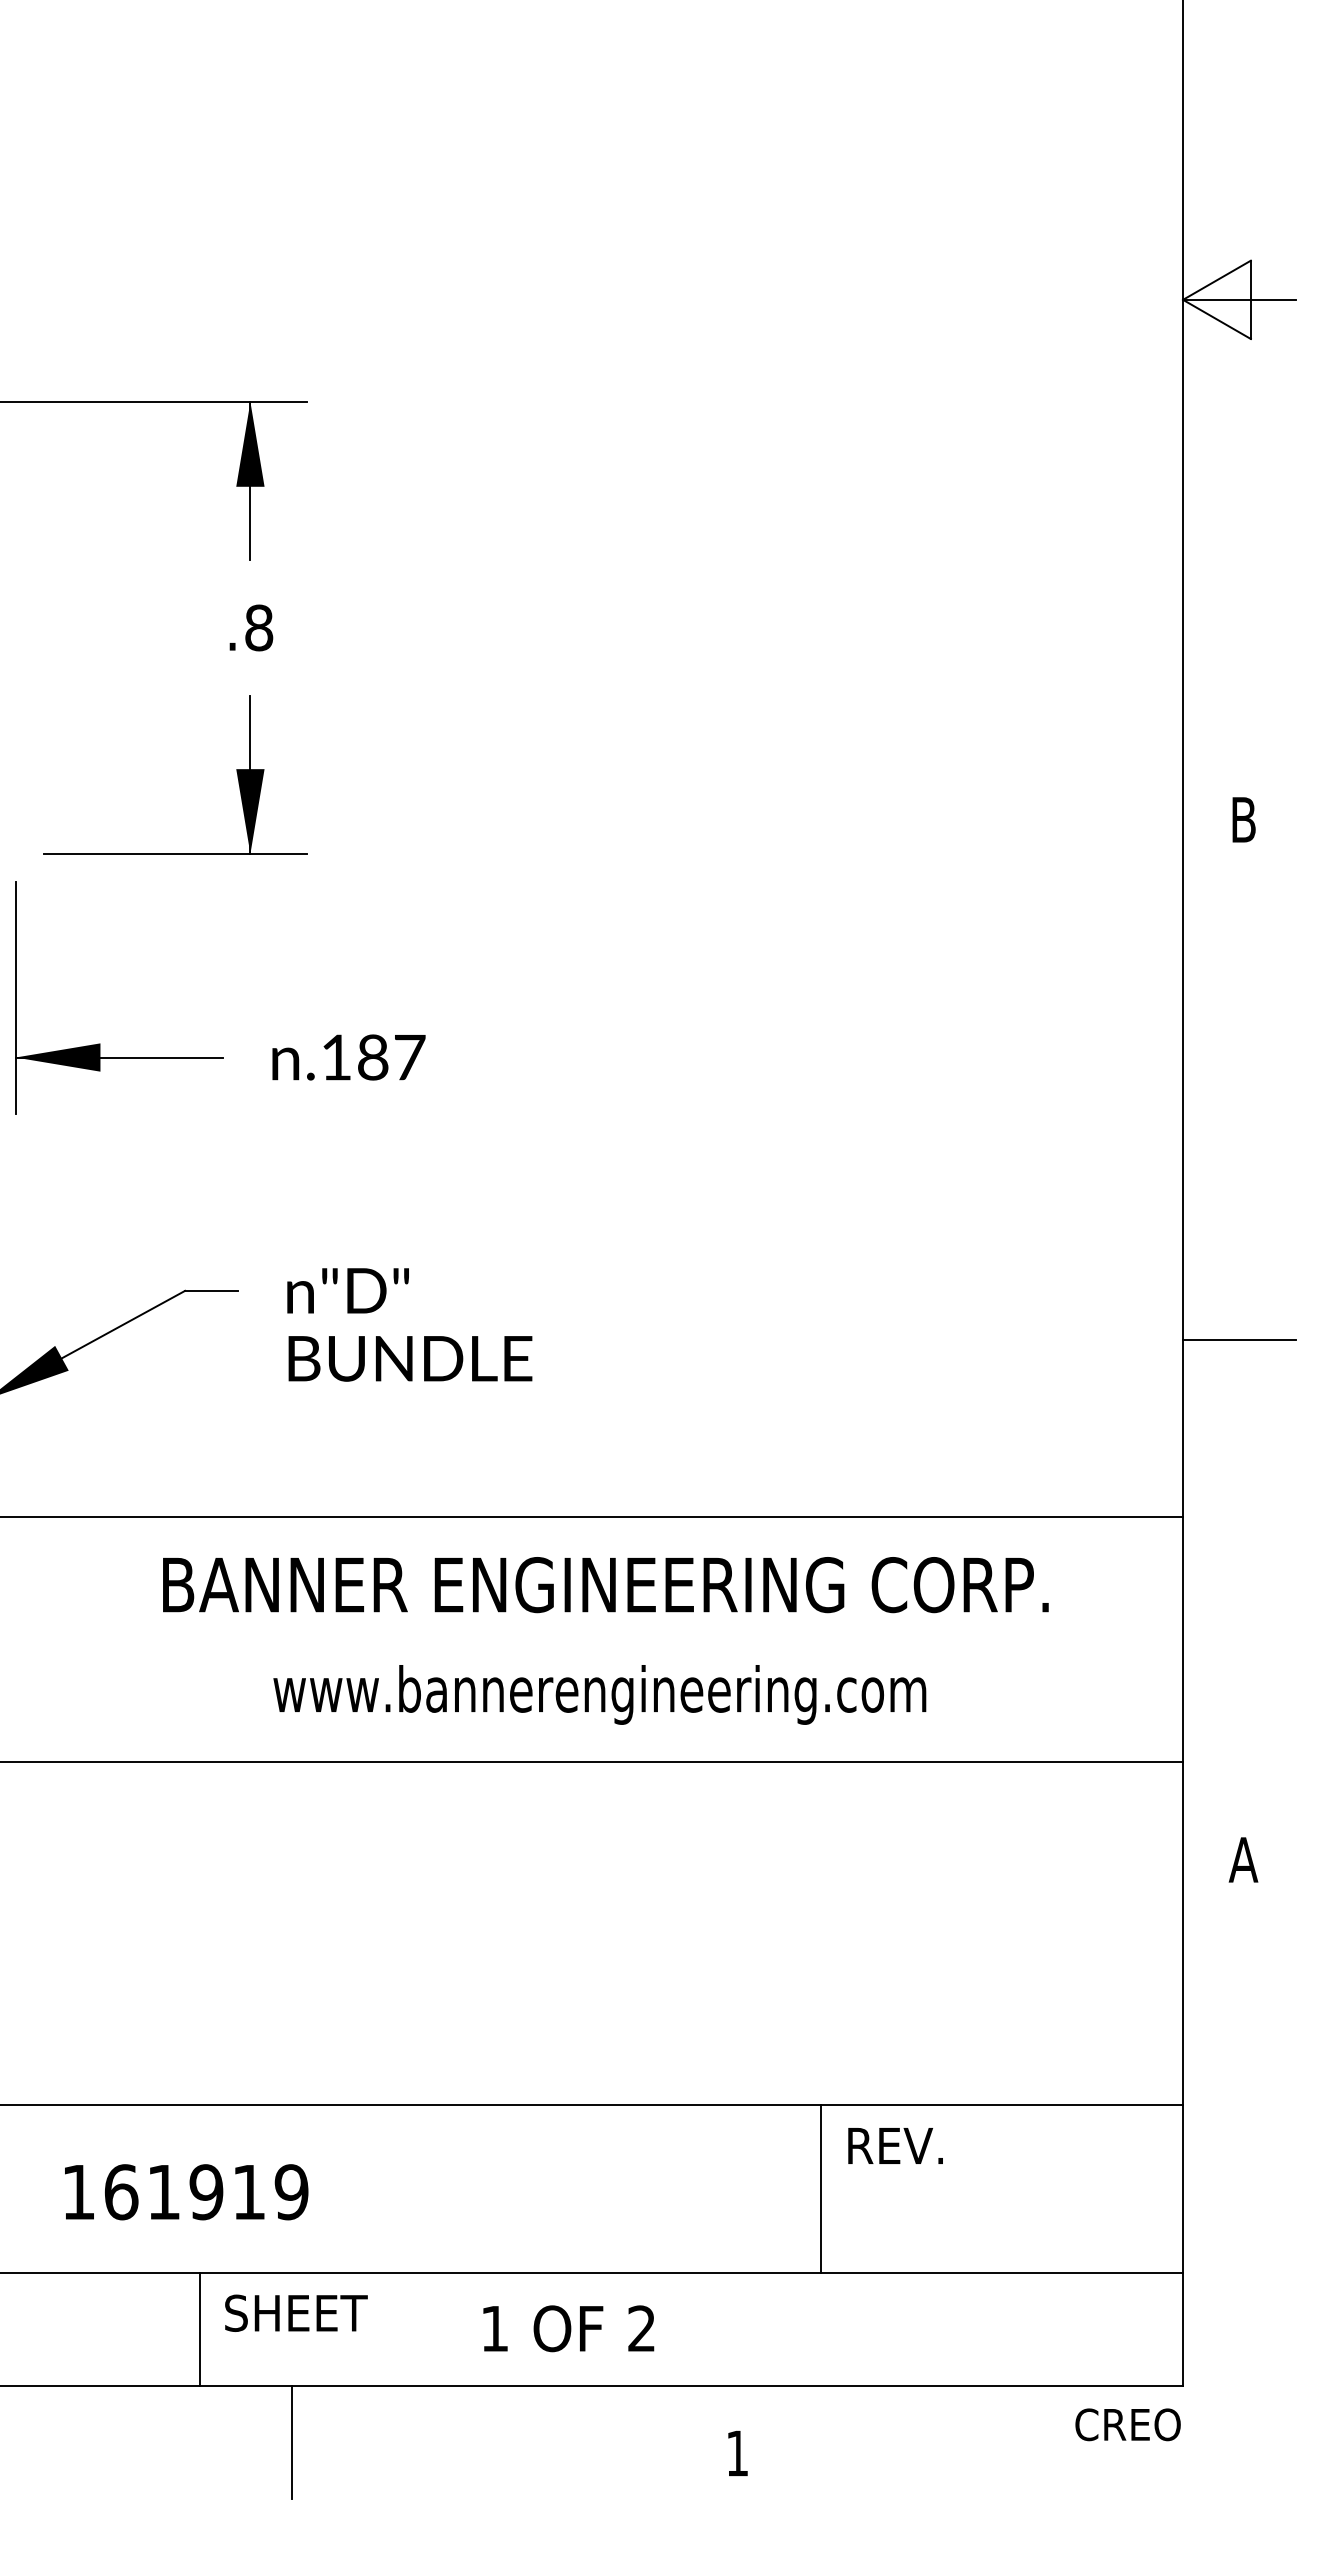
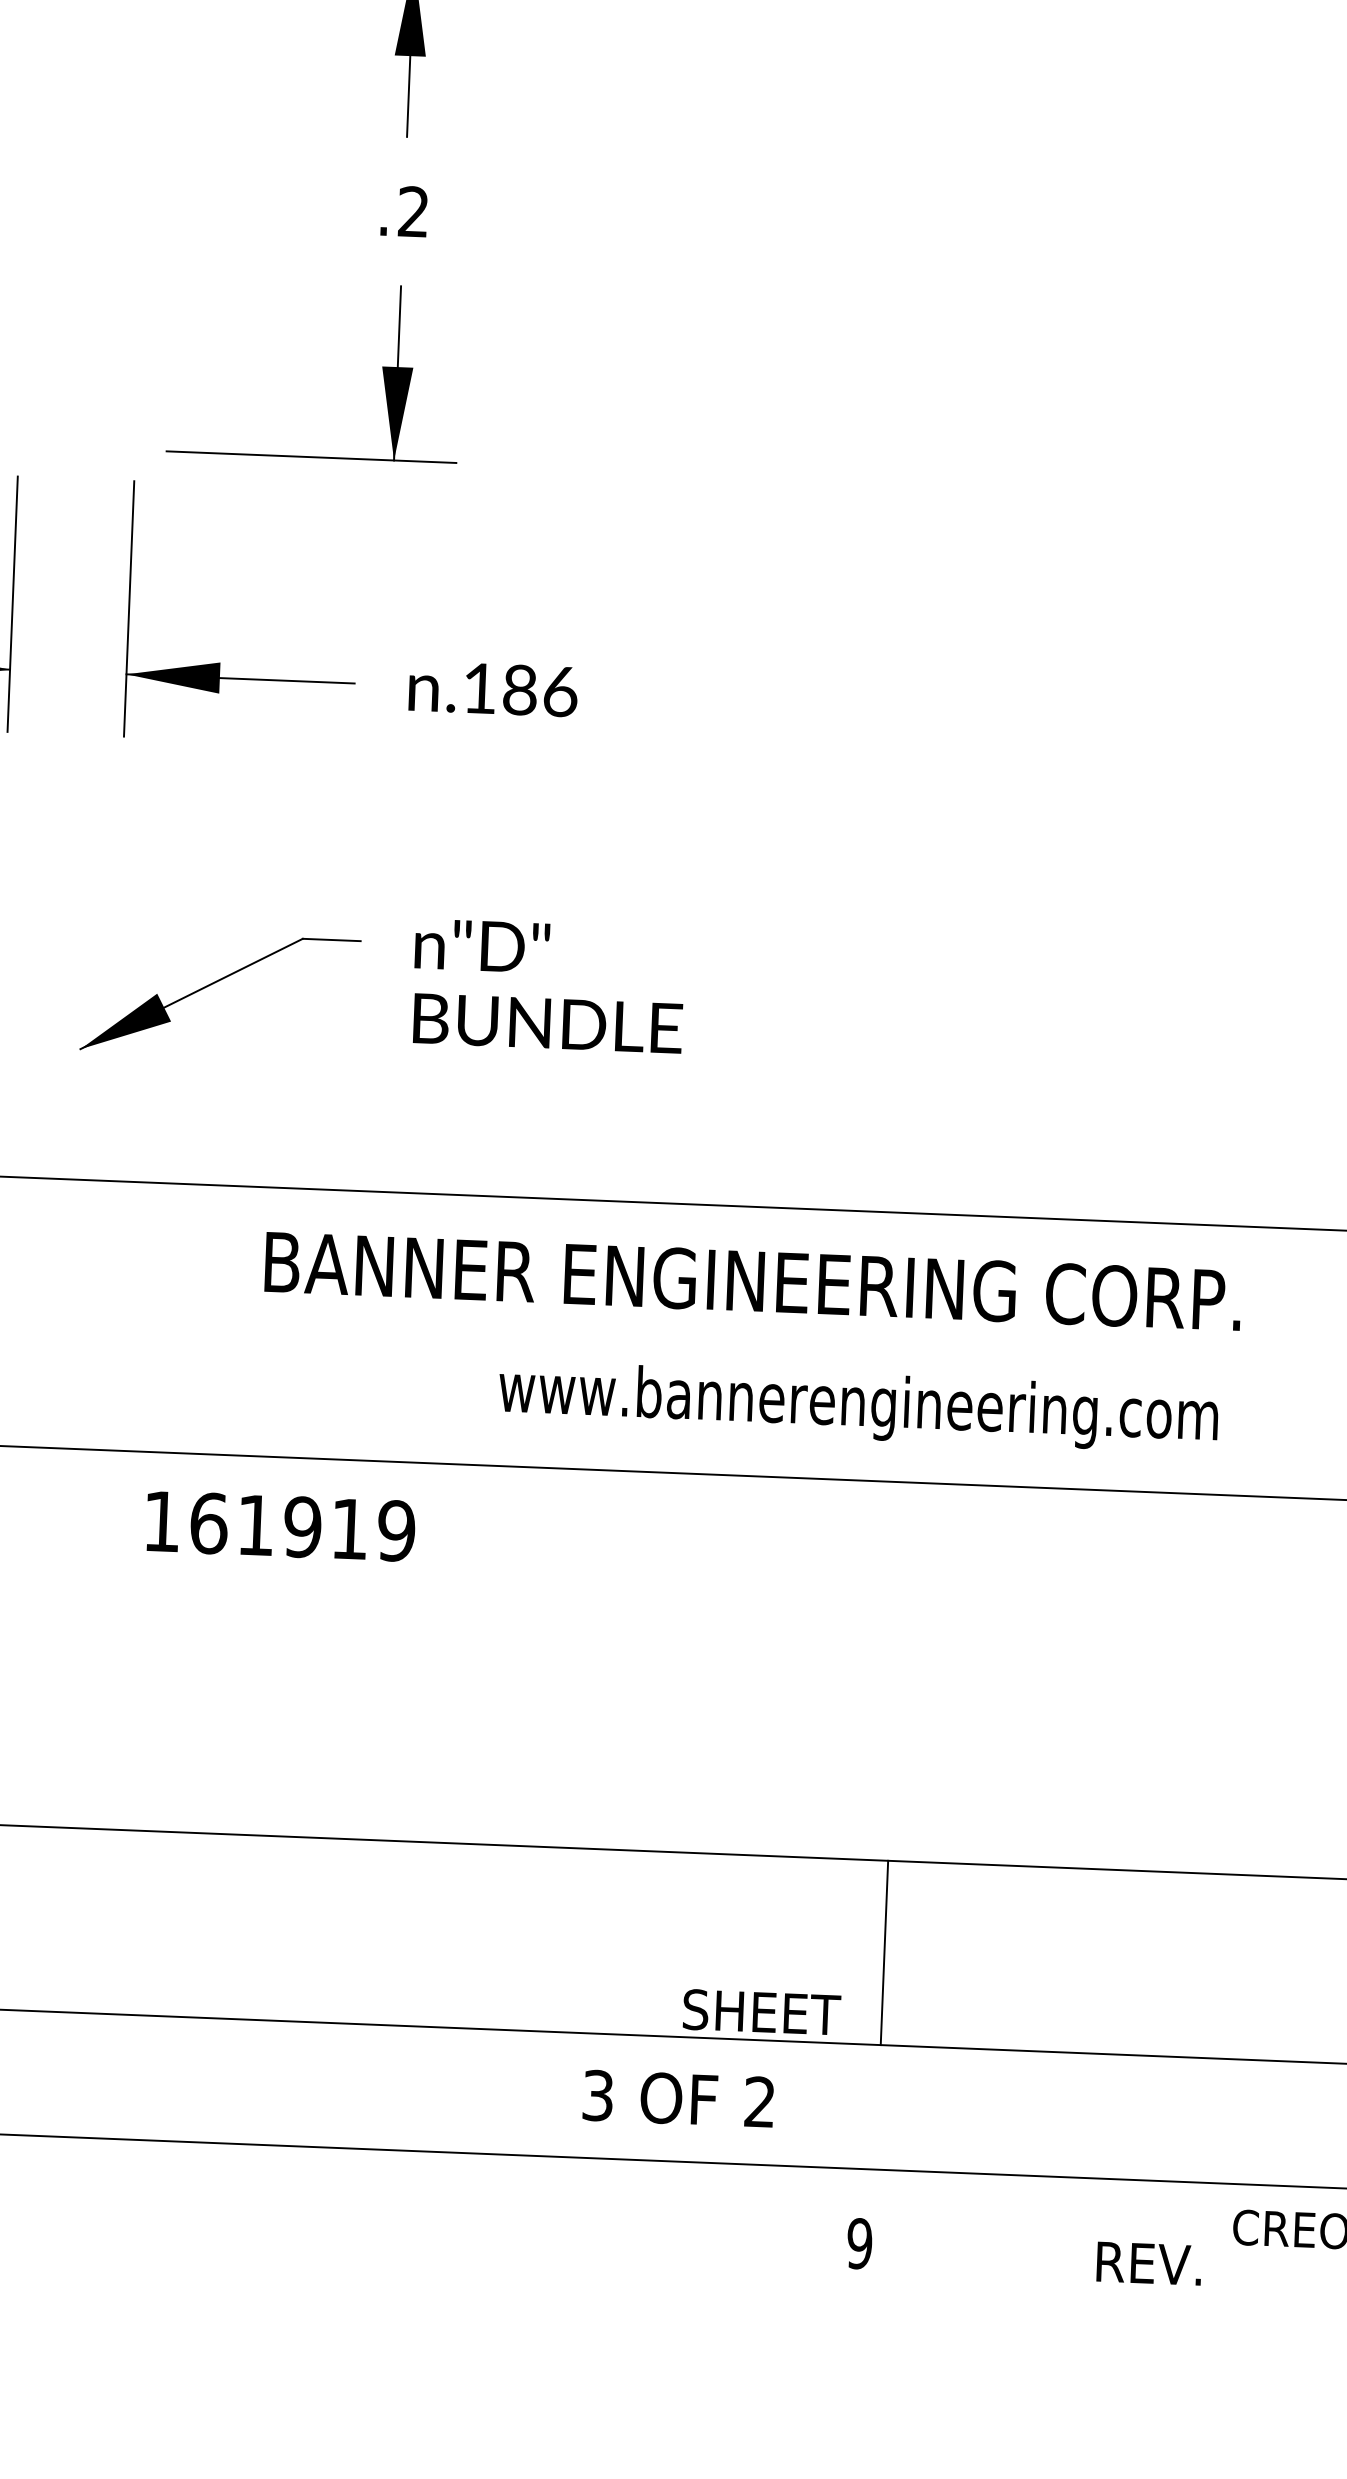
text: (259, 627) -> (414, 211), .8 -> .2
text: (410, 1057) -> (561, 691), .187 -> .186
text: (599, 1694) -> (858, 1406), moved
text: (895, 2145) -> (1149, 2263), moved
line: (821, 2188) -> (884, 1952), moved
text: (186, 2192) -> (280, 1526), moved
text: (296, 2312) -> (762, 2011), moved
line: (199, 2328) -> (272, 2082), removed
text: (494, 2328) -> (597, 2095), 1 -> 3
line: (292, 2441) -> (370, 2210), removed
text: (737, 2453) -> (859, 2243), 1 -> 9

